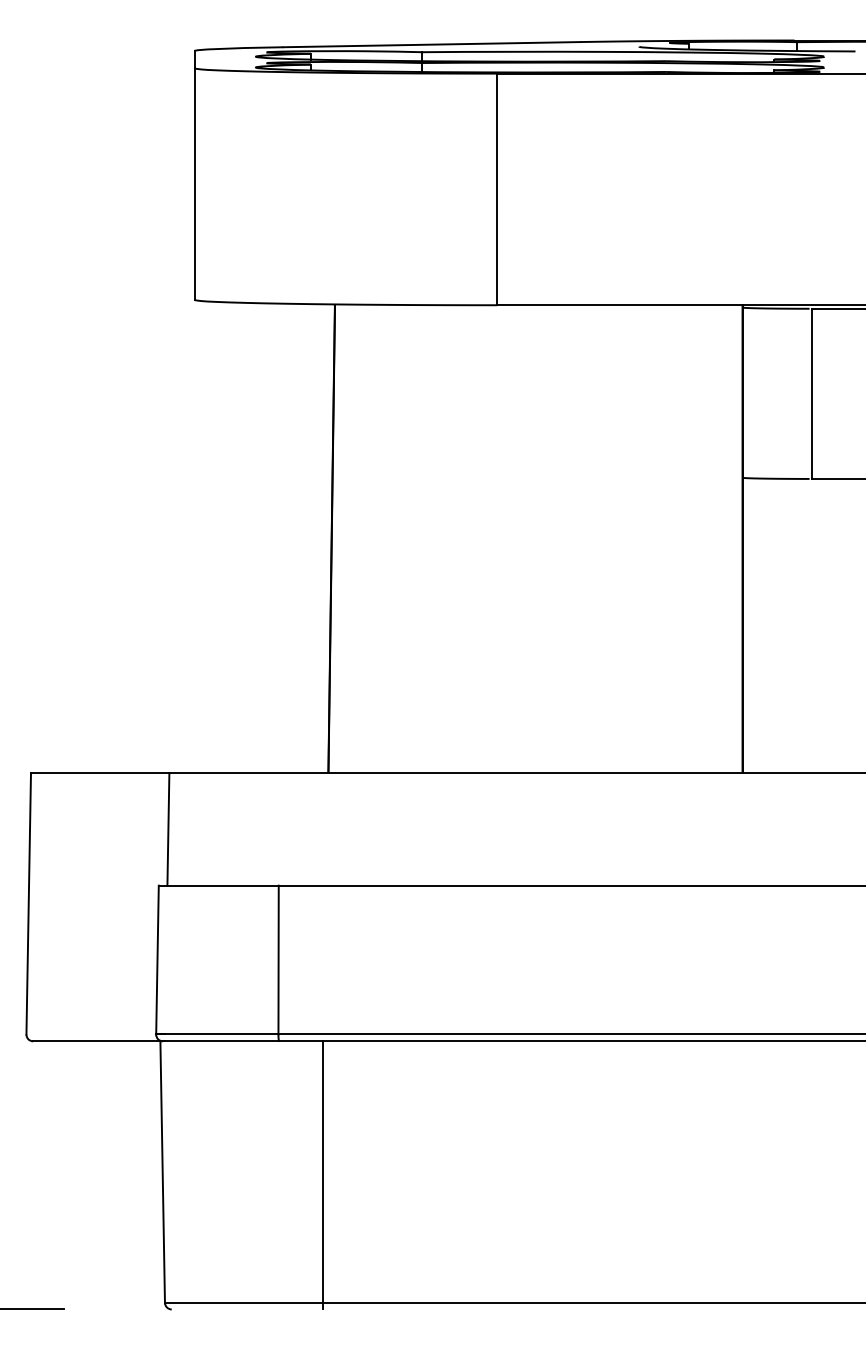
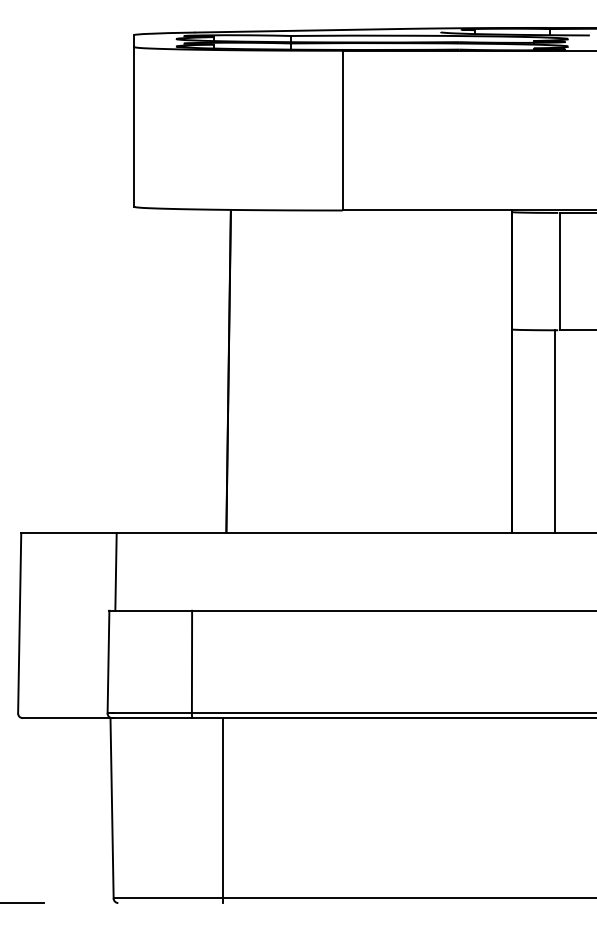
line: (804, 625) -> (554, 431), added

